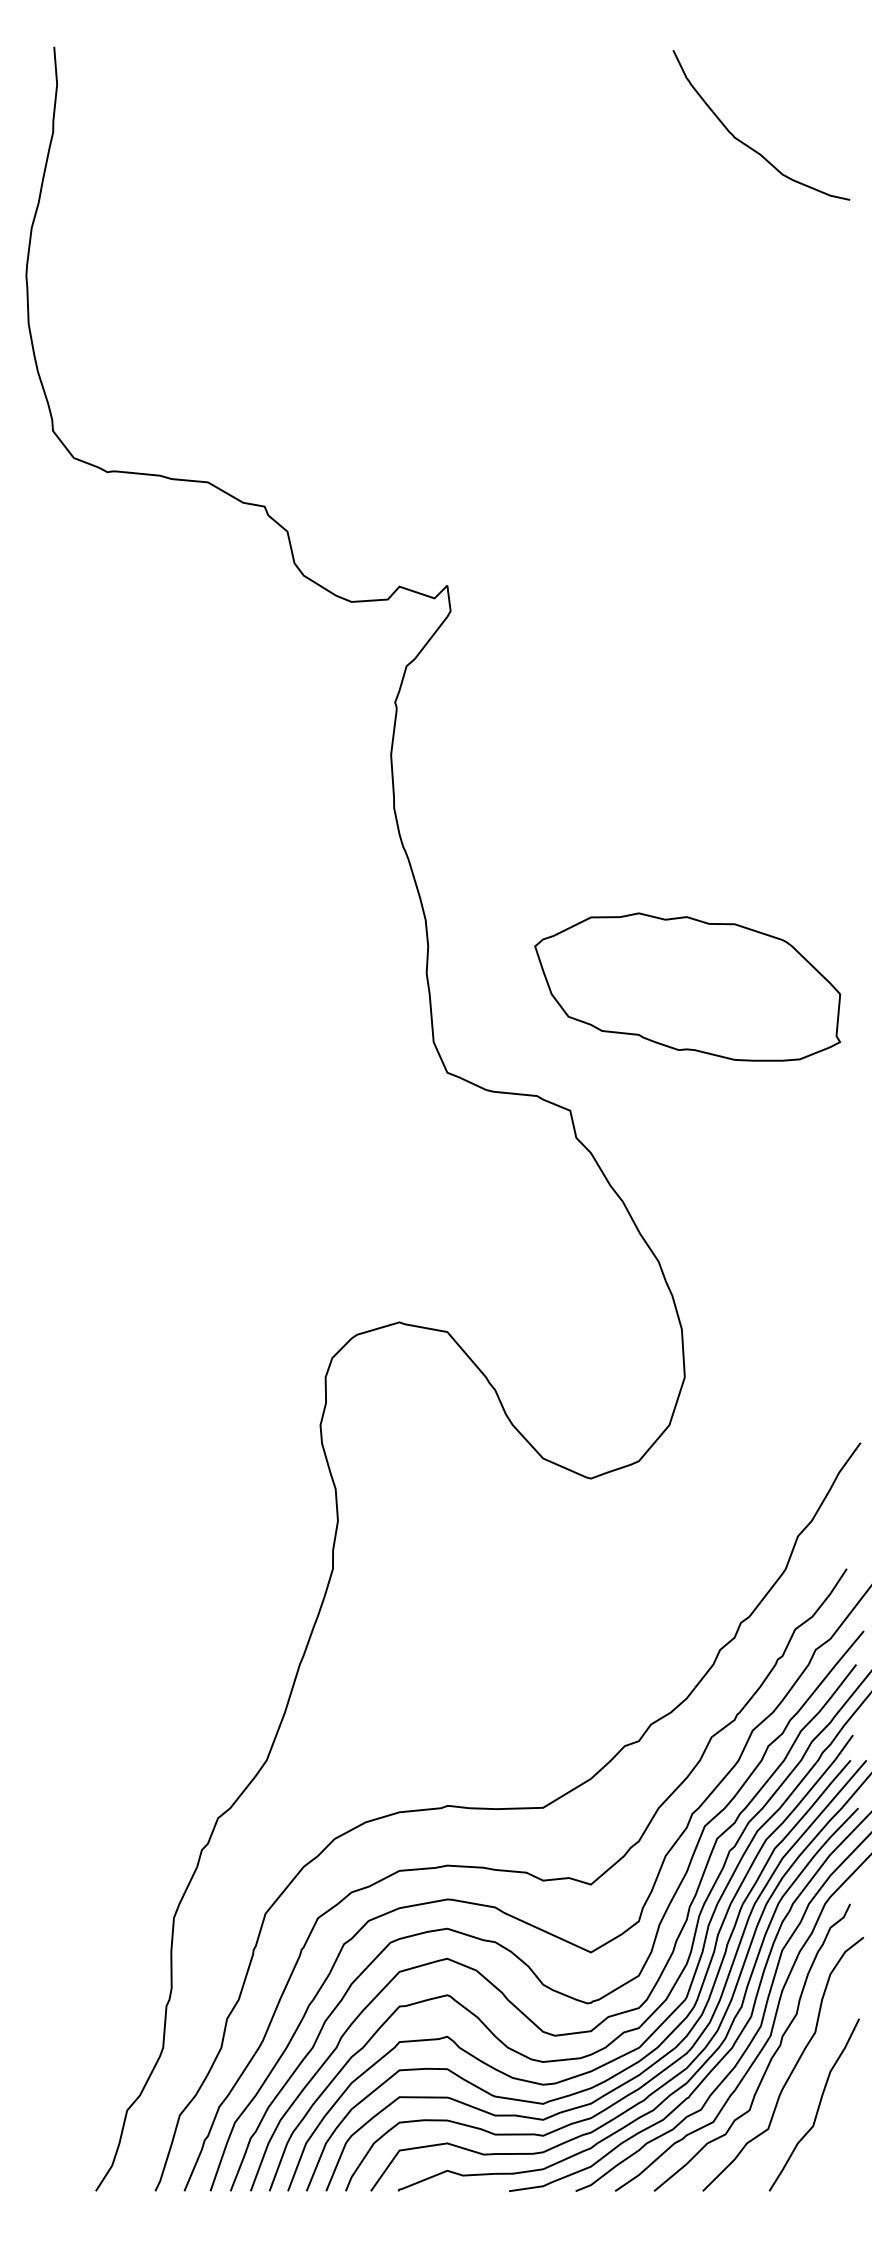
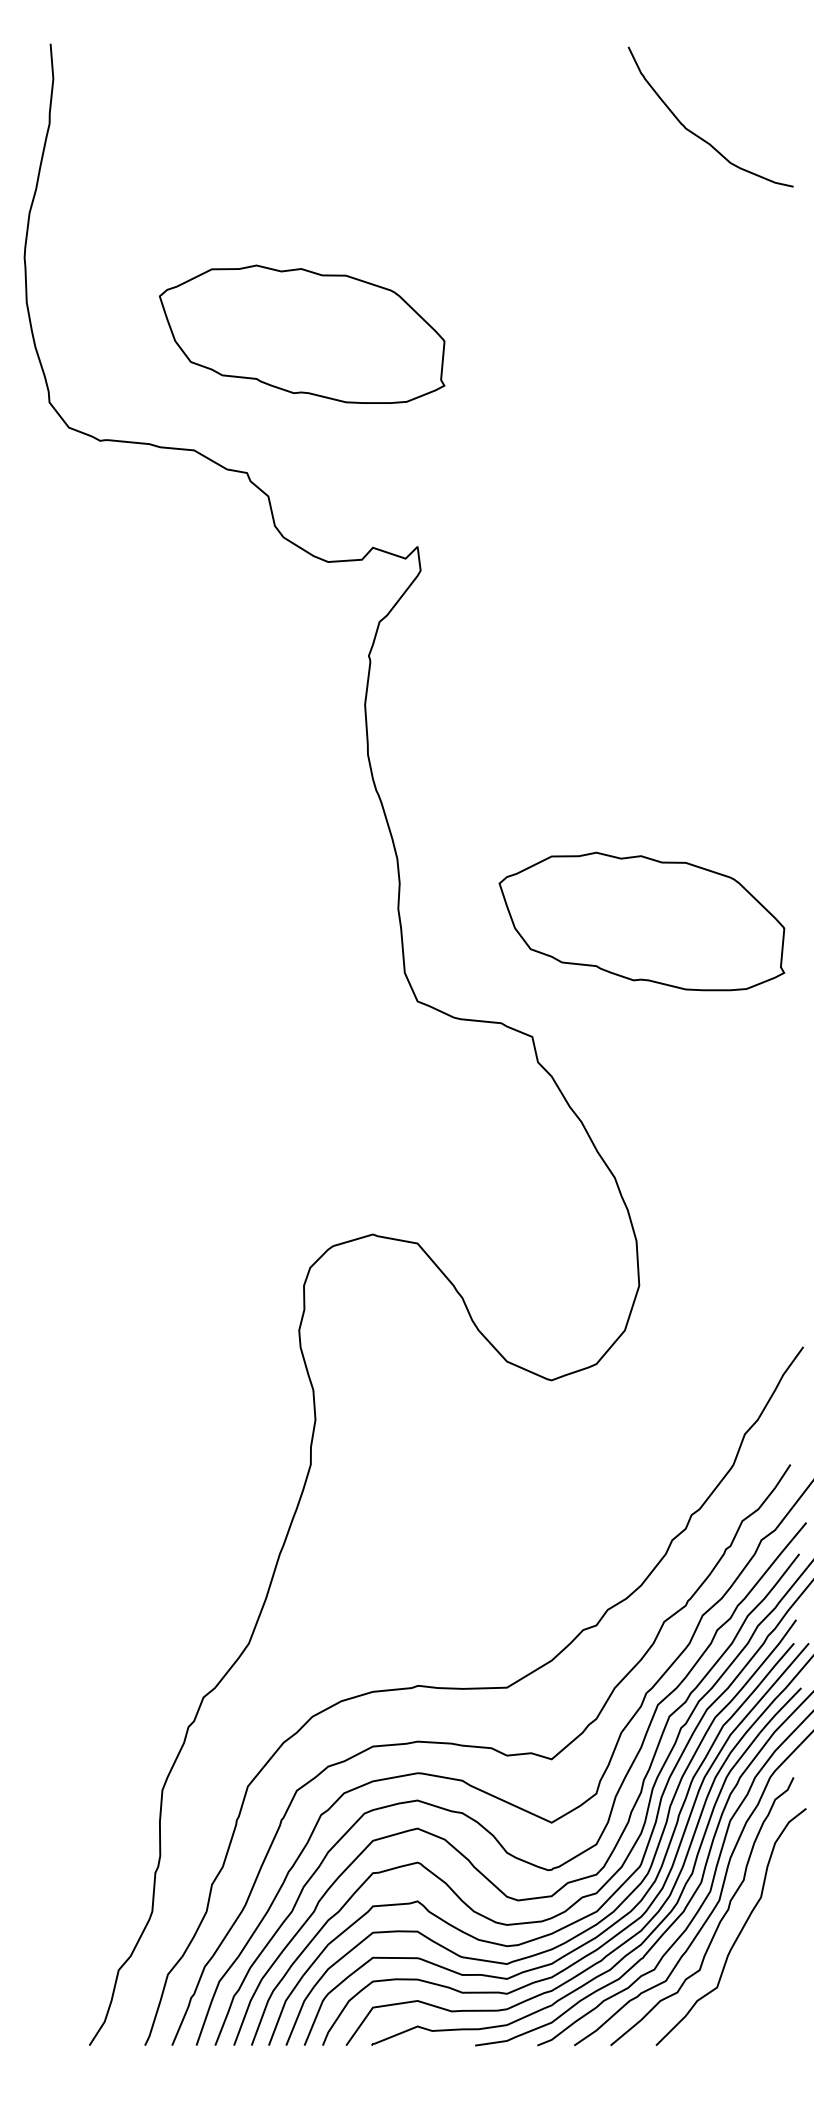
part: (323, 357) -> (301, 333), added
curve: (818, 2104) -> (764, 1964), removed

